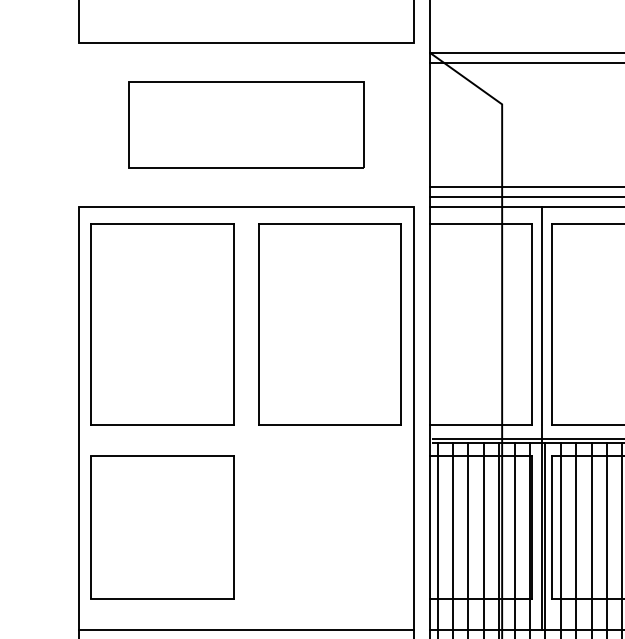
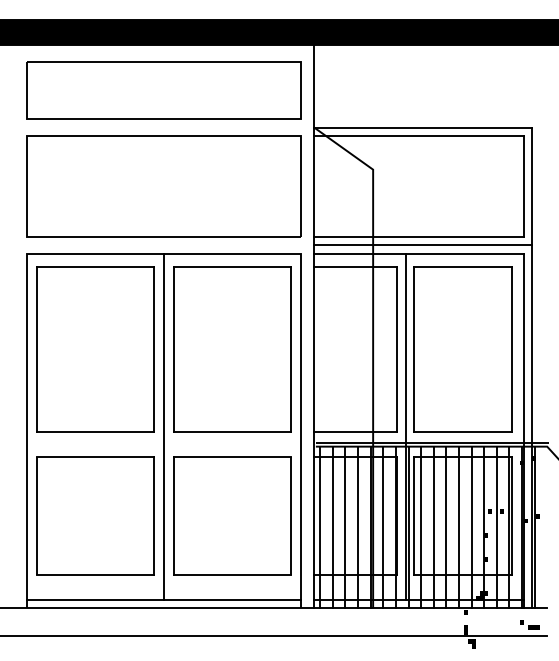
part: (245, 124) -> (163, 186), size x1.43
line: (245, 418) -> (163, 426), added
part: (330, 527) -> (232, 515), added

